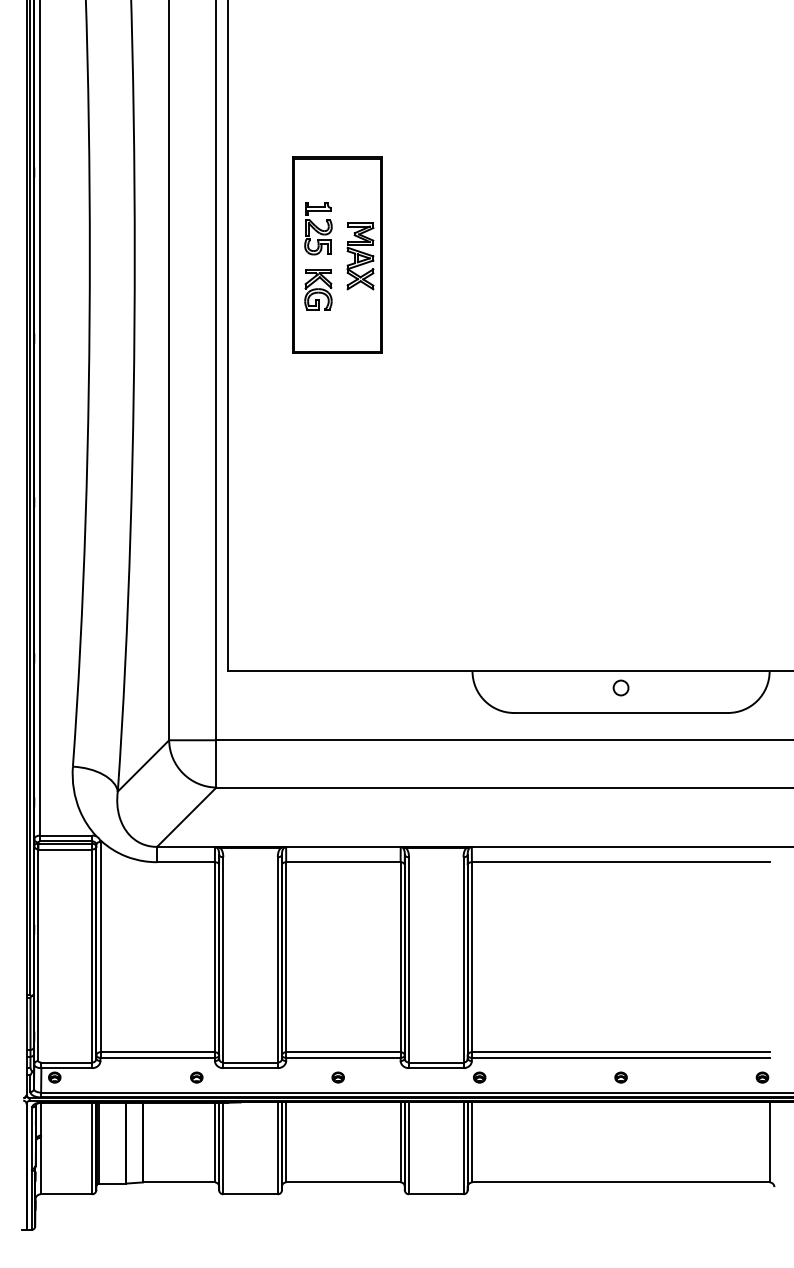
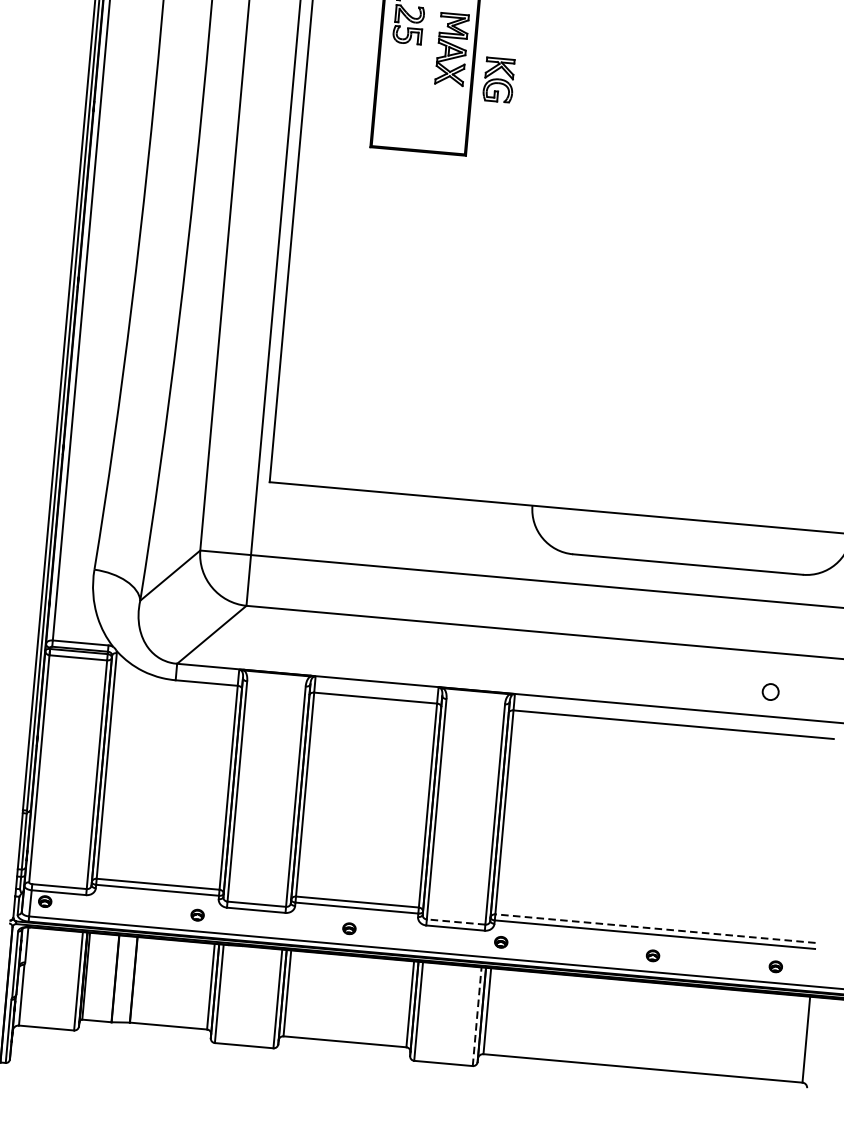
part: (318, 289) -> (499, 79), moved
circle: (620, 687) -> (770, 691), moved
line: (620, 1052) -> (654, 928), solid -> dashed
line: (435, 1062) -> (455, 921), solid -> dashed
part: (762, 1077) -> (775, 966), moved
line: (463, 1148) -> (477, 1016), solid -> dashed

